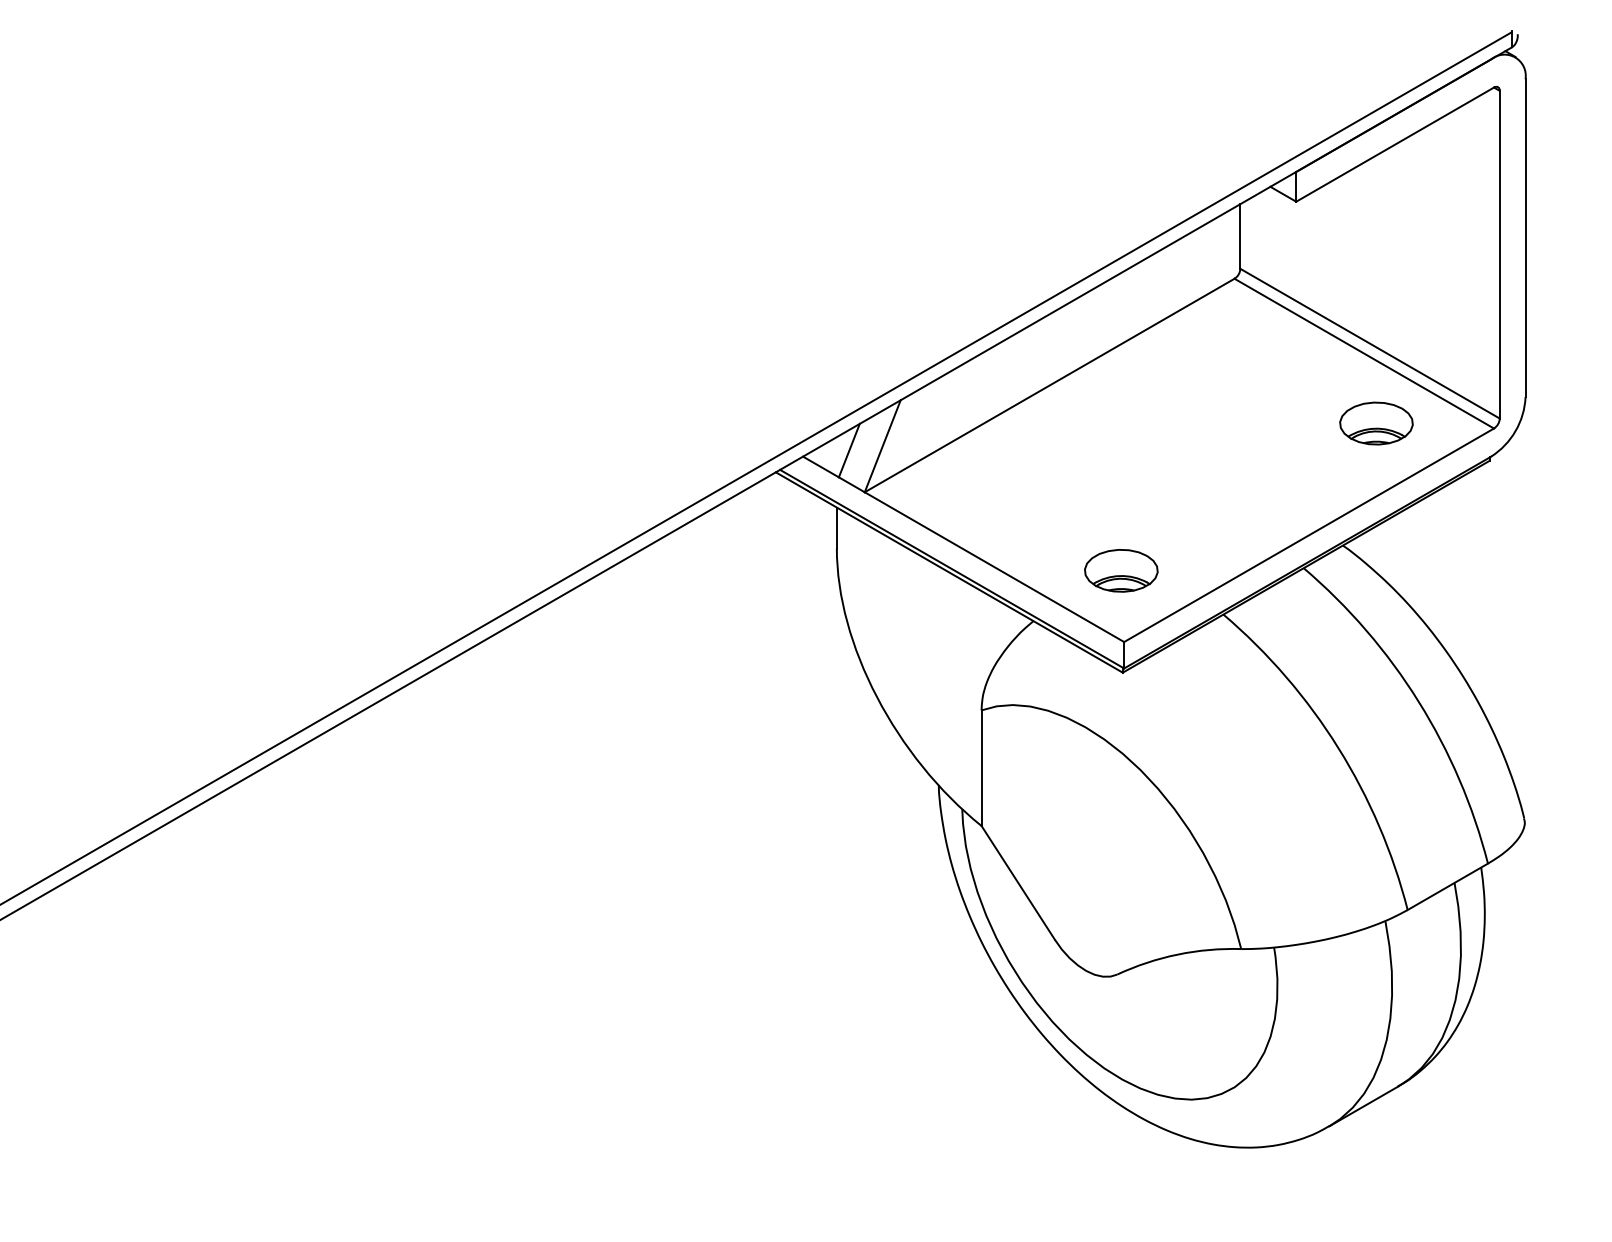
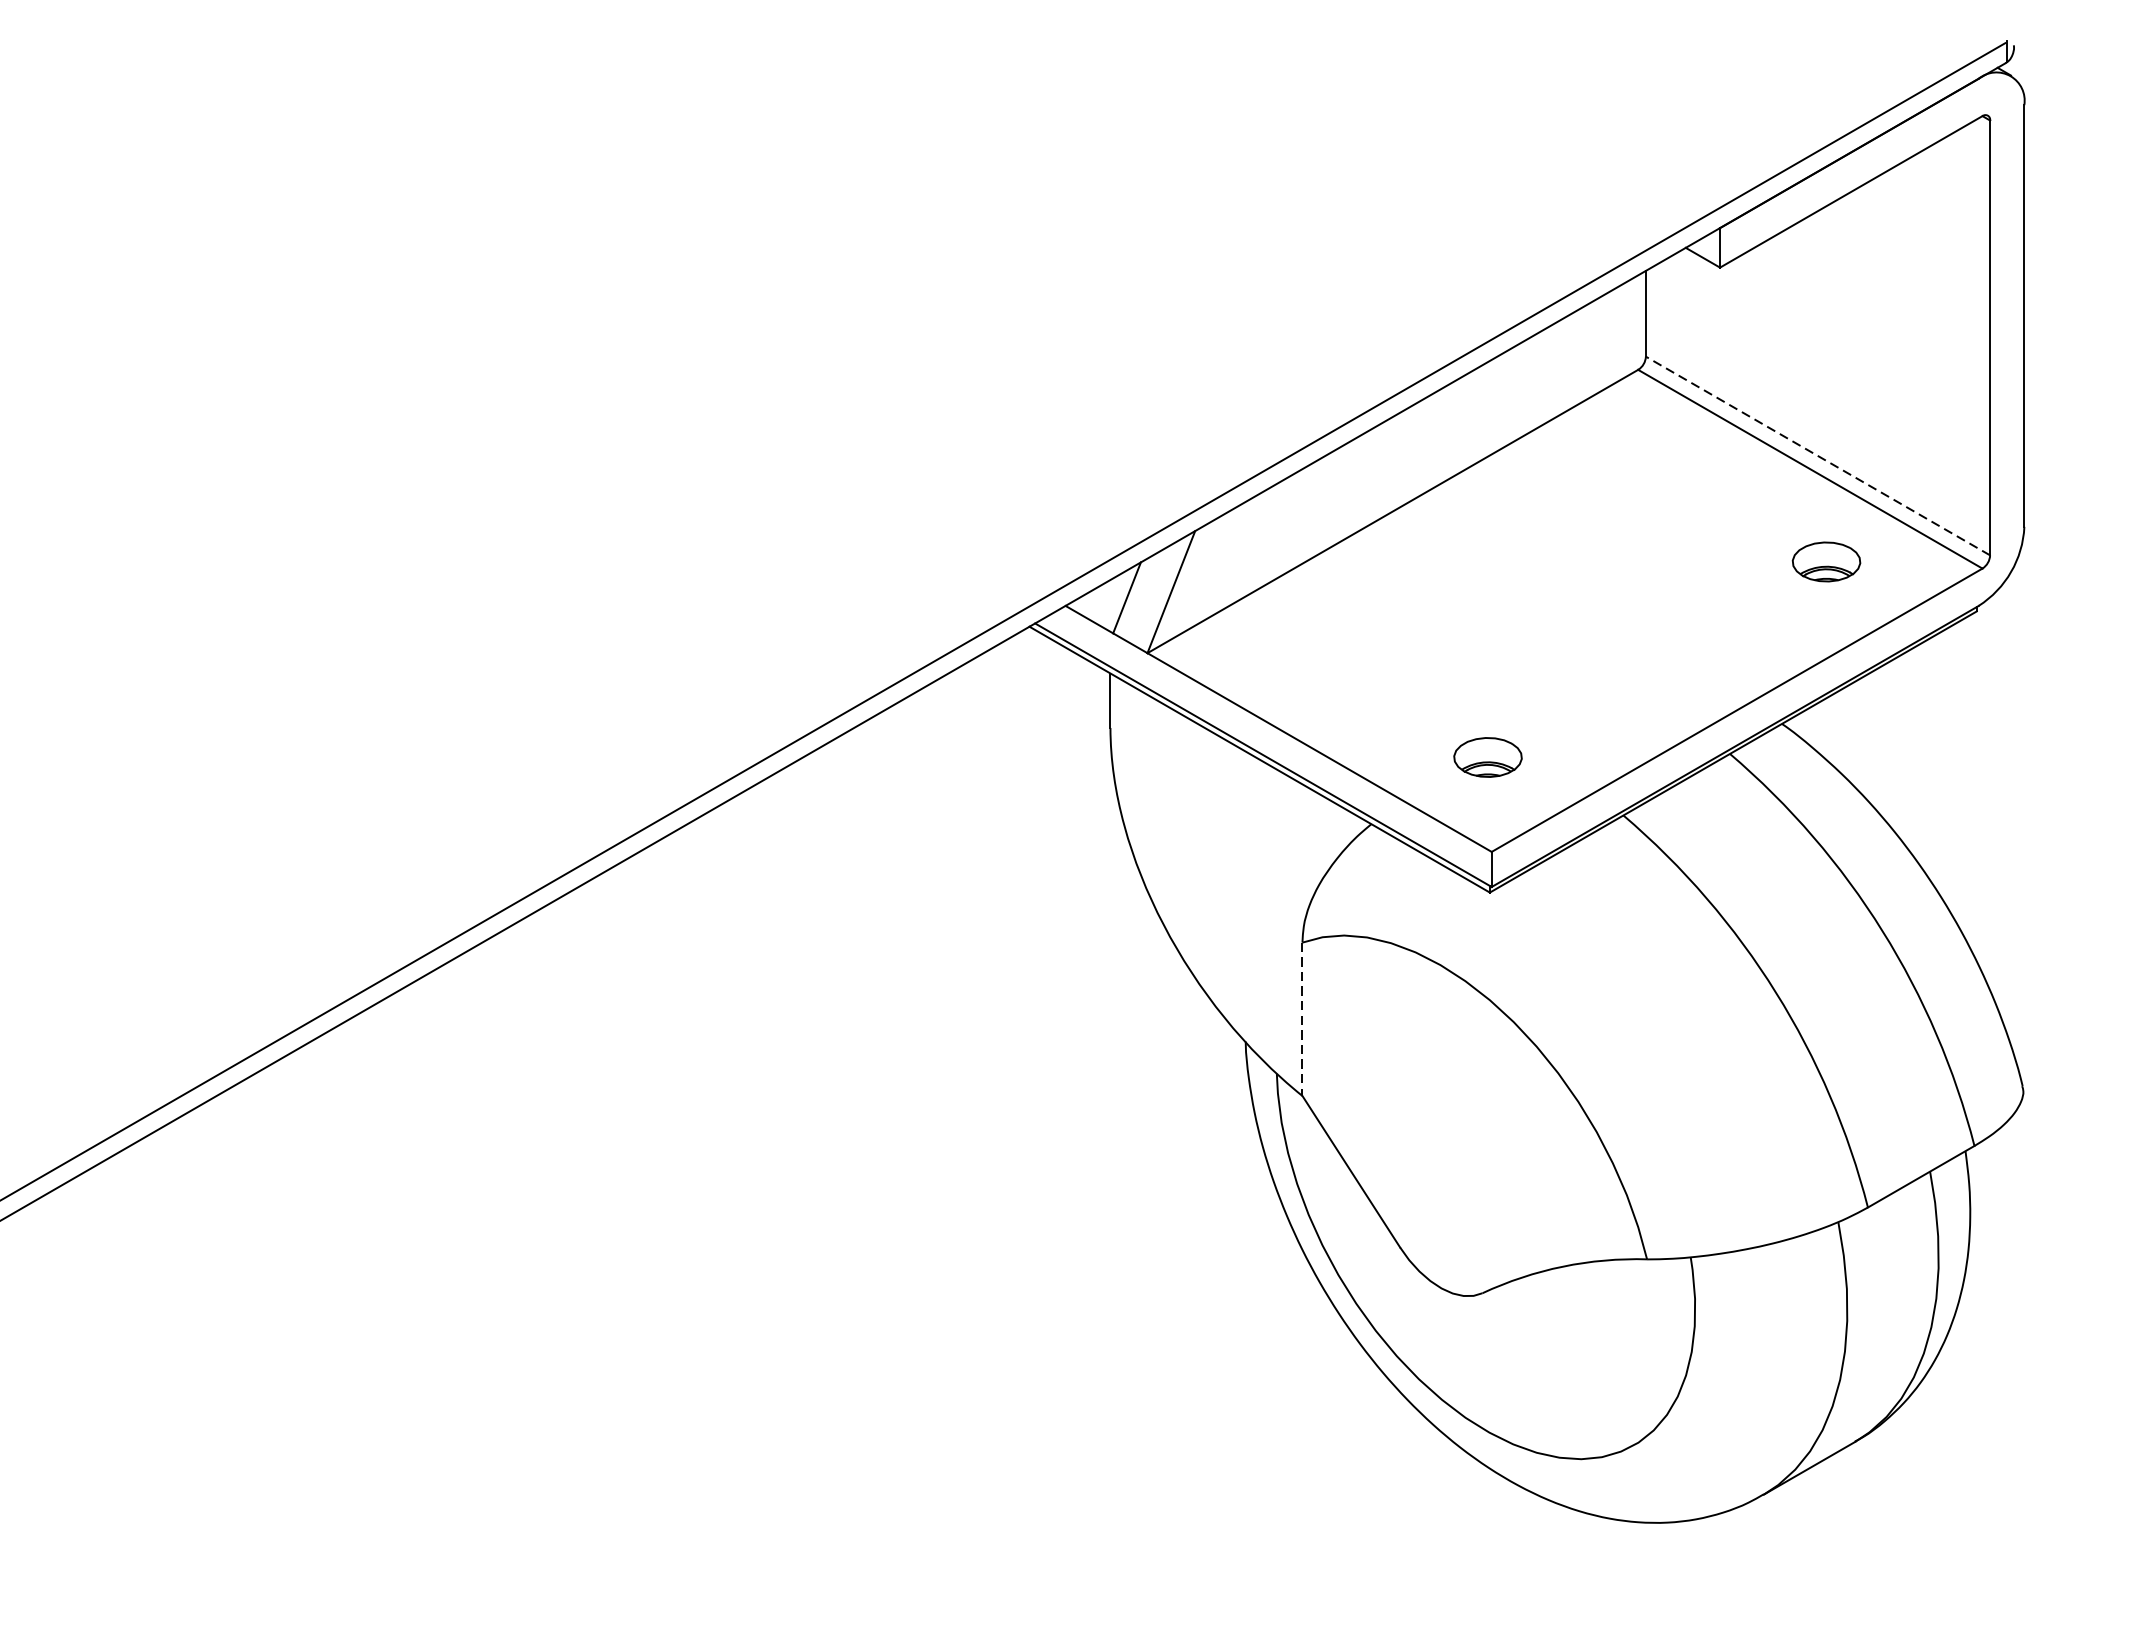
line: (1370, 343) -> (1818, 455), solid -> dashed
part: (1376, 423) -> (1826, 561), size x0.7
part: (1121, 570) -> (1488, 756), size x0.7
line: (981, 768) -> (1302, 1019), solid -> dashed

